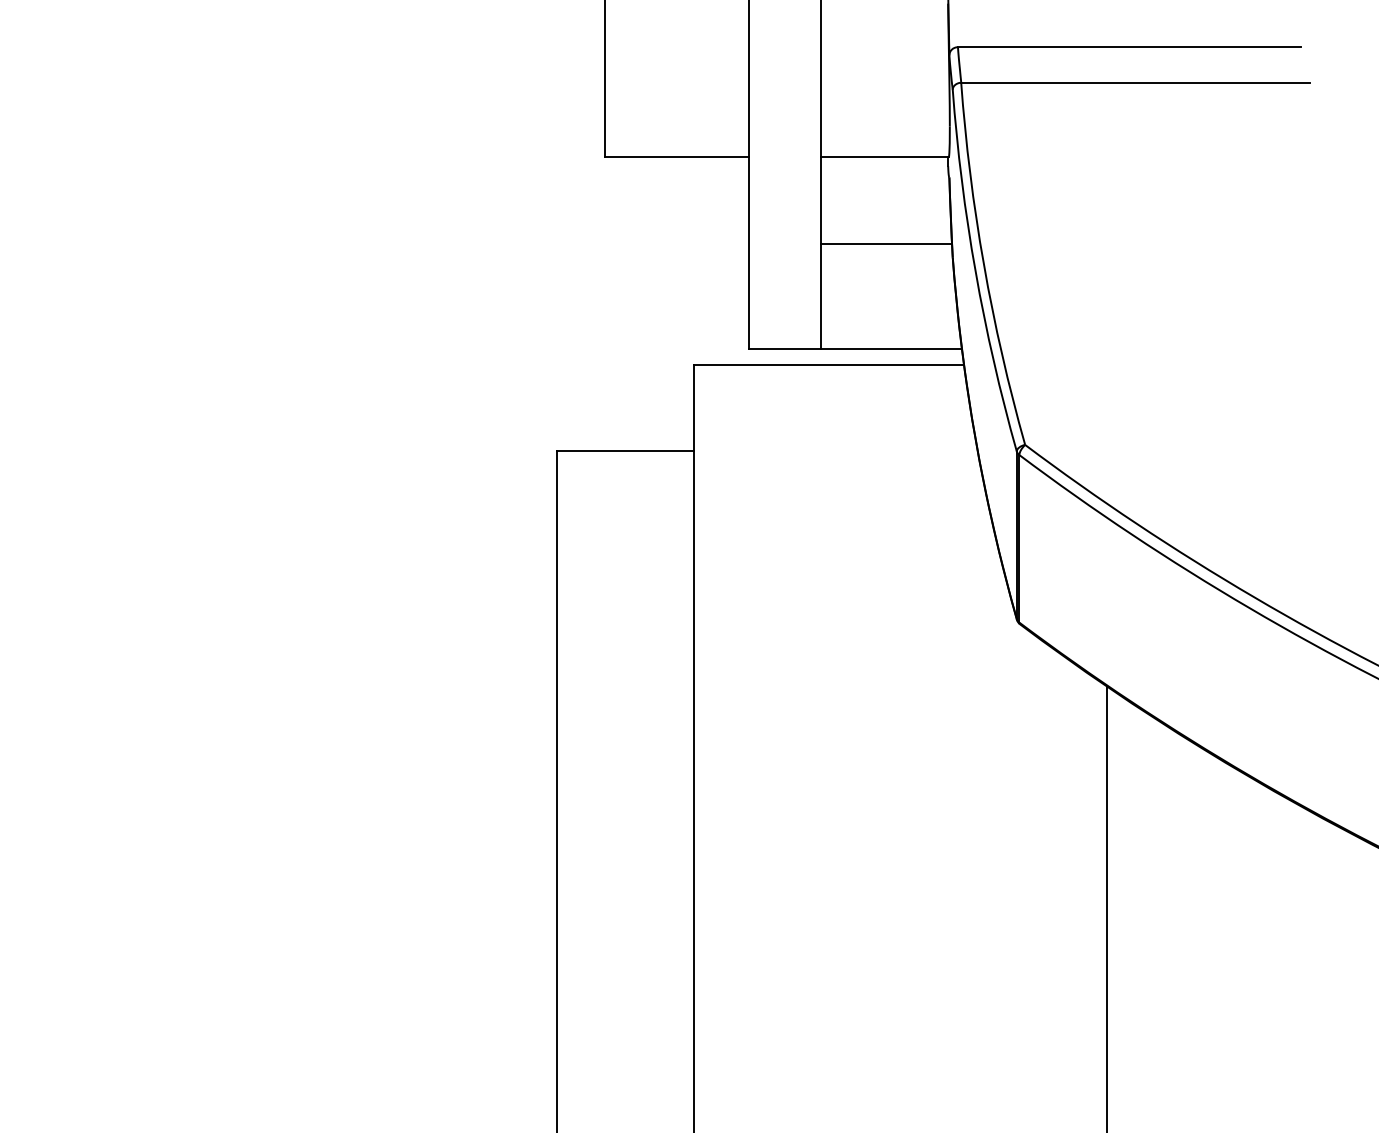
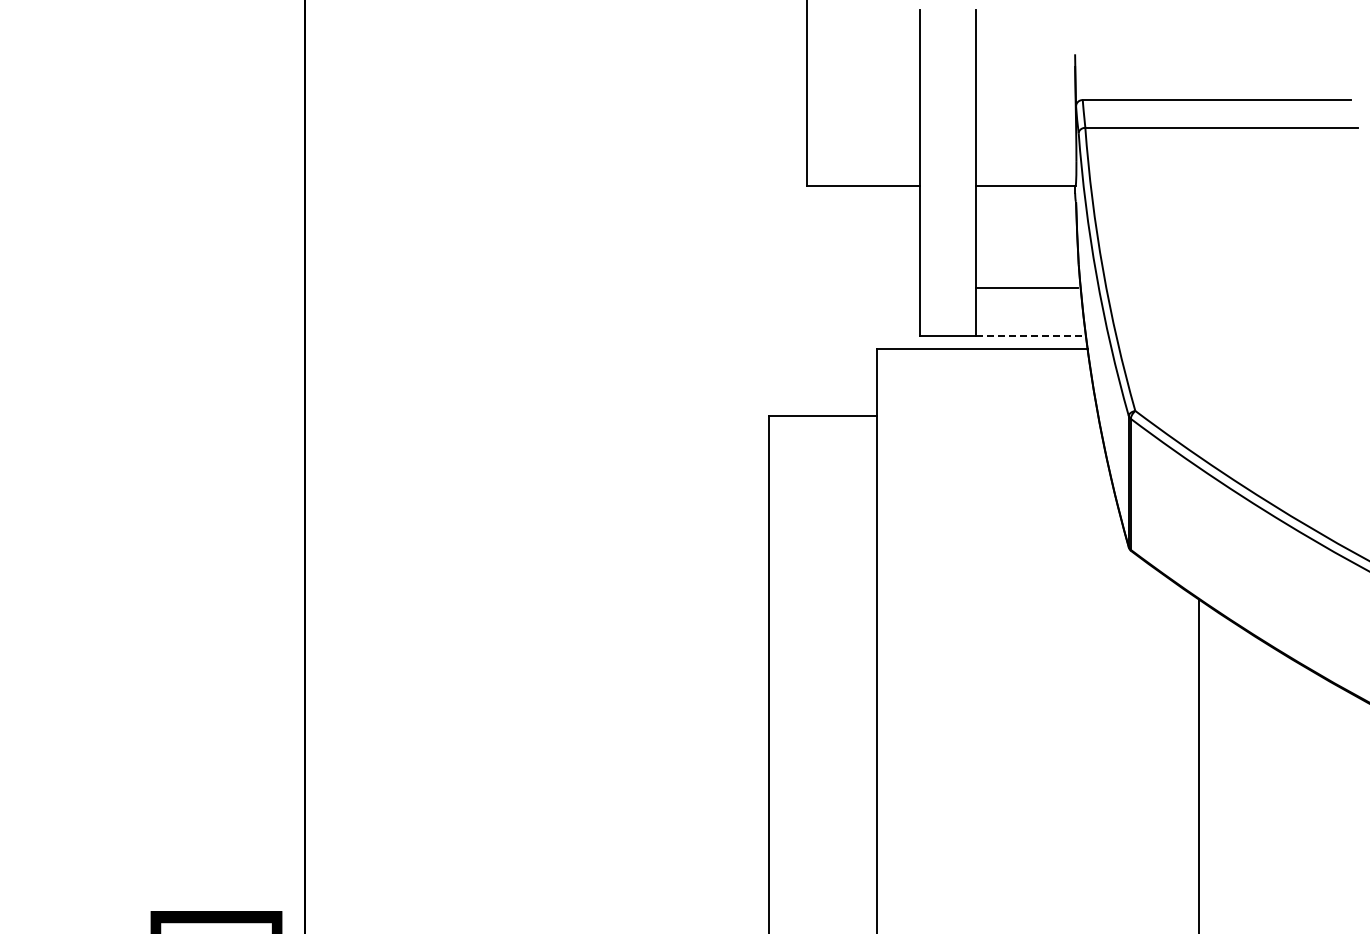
line: (887, 243) -> (1027, 287), moved
line: (891, 349) -> (1030, 336), solid -> dashed

